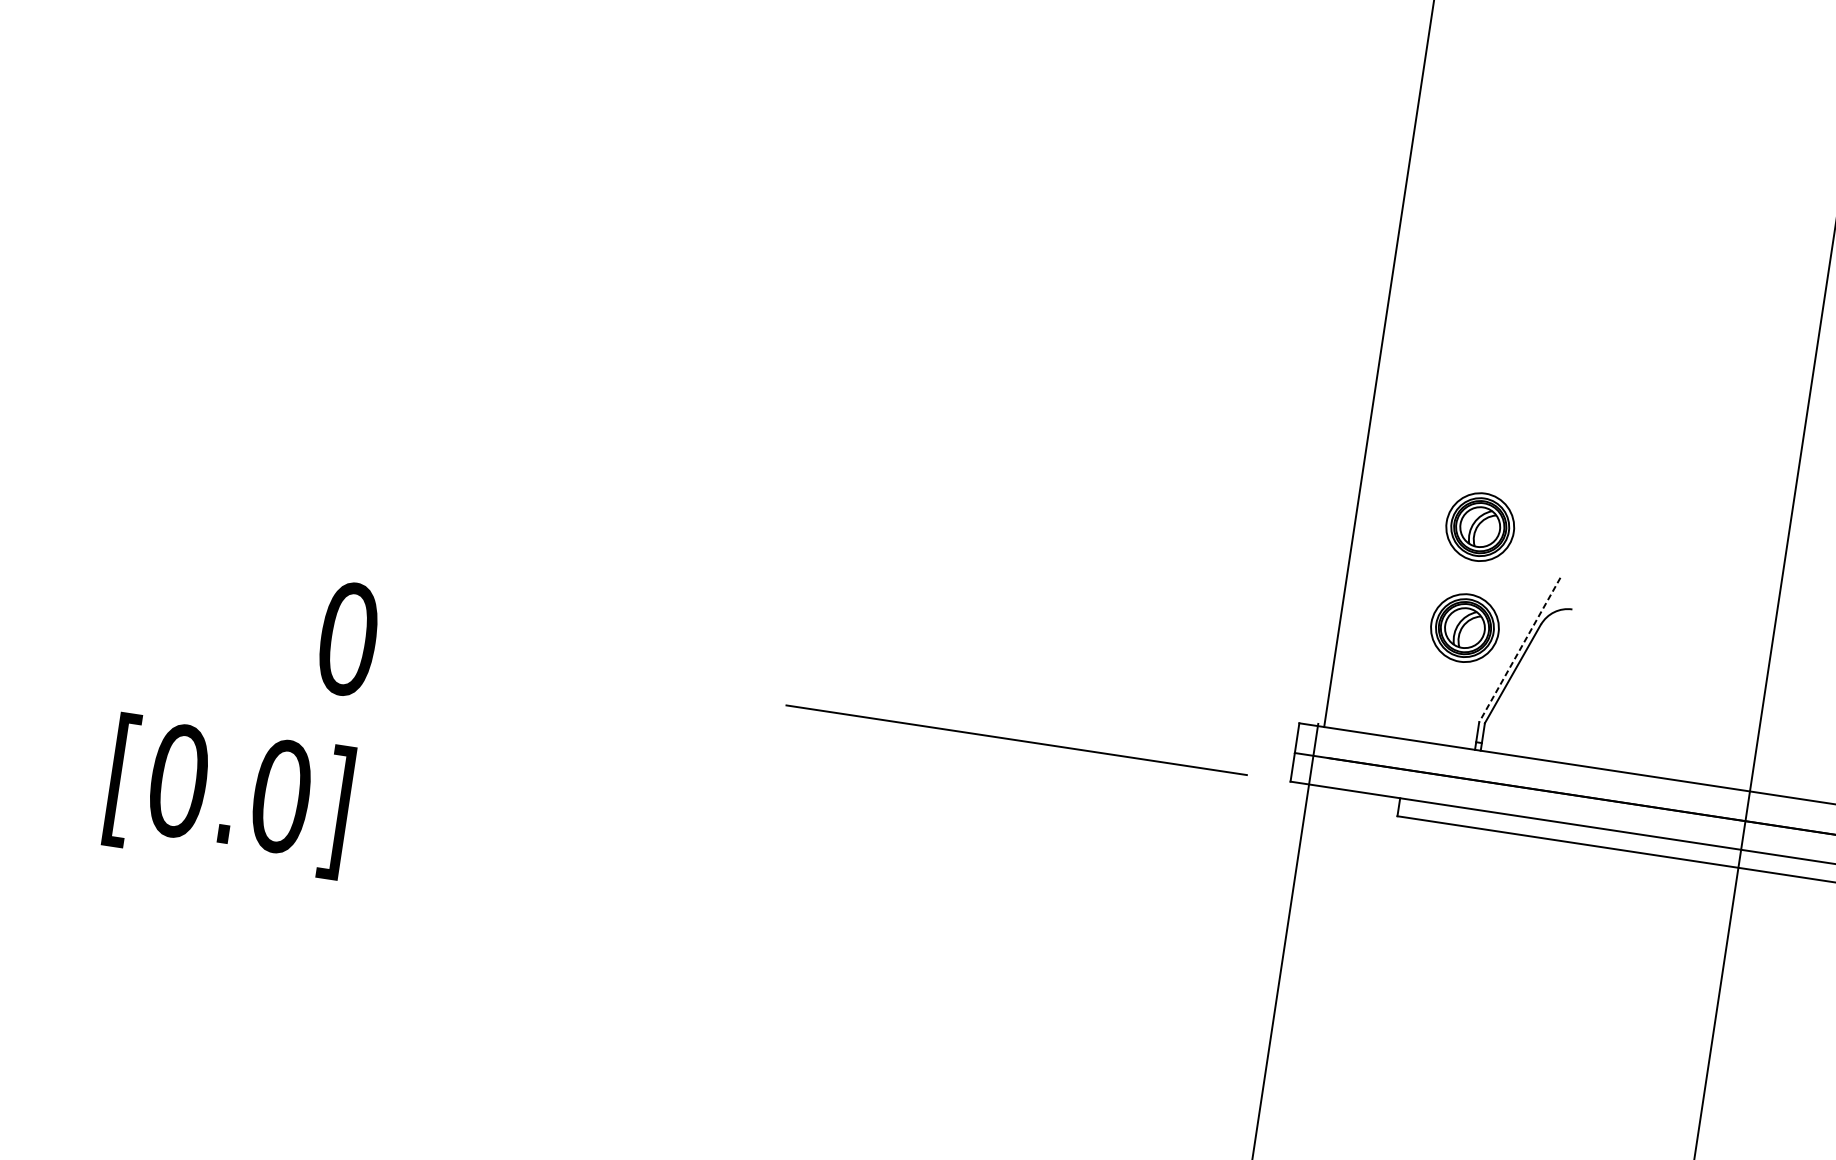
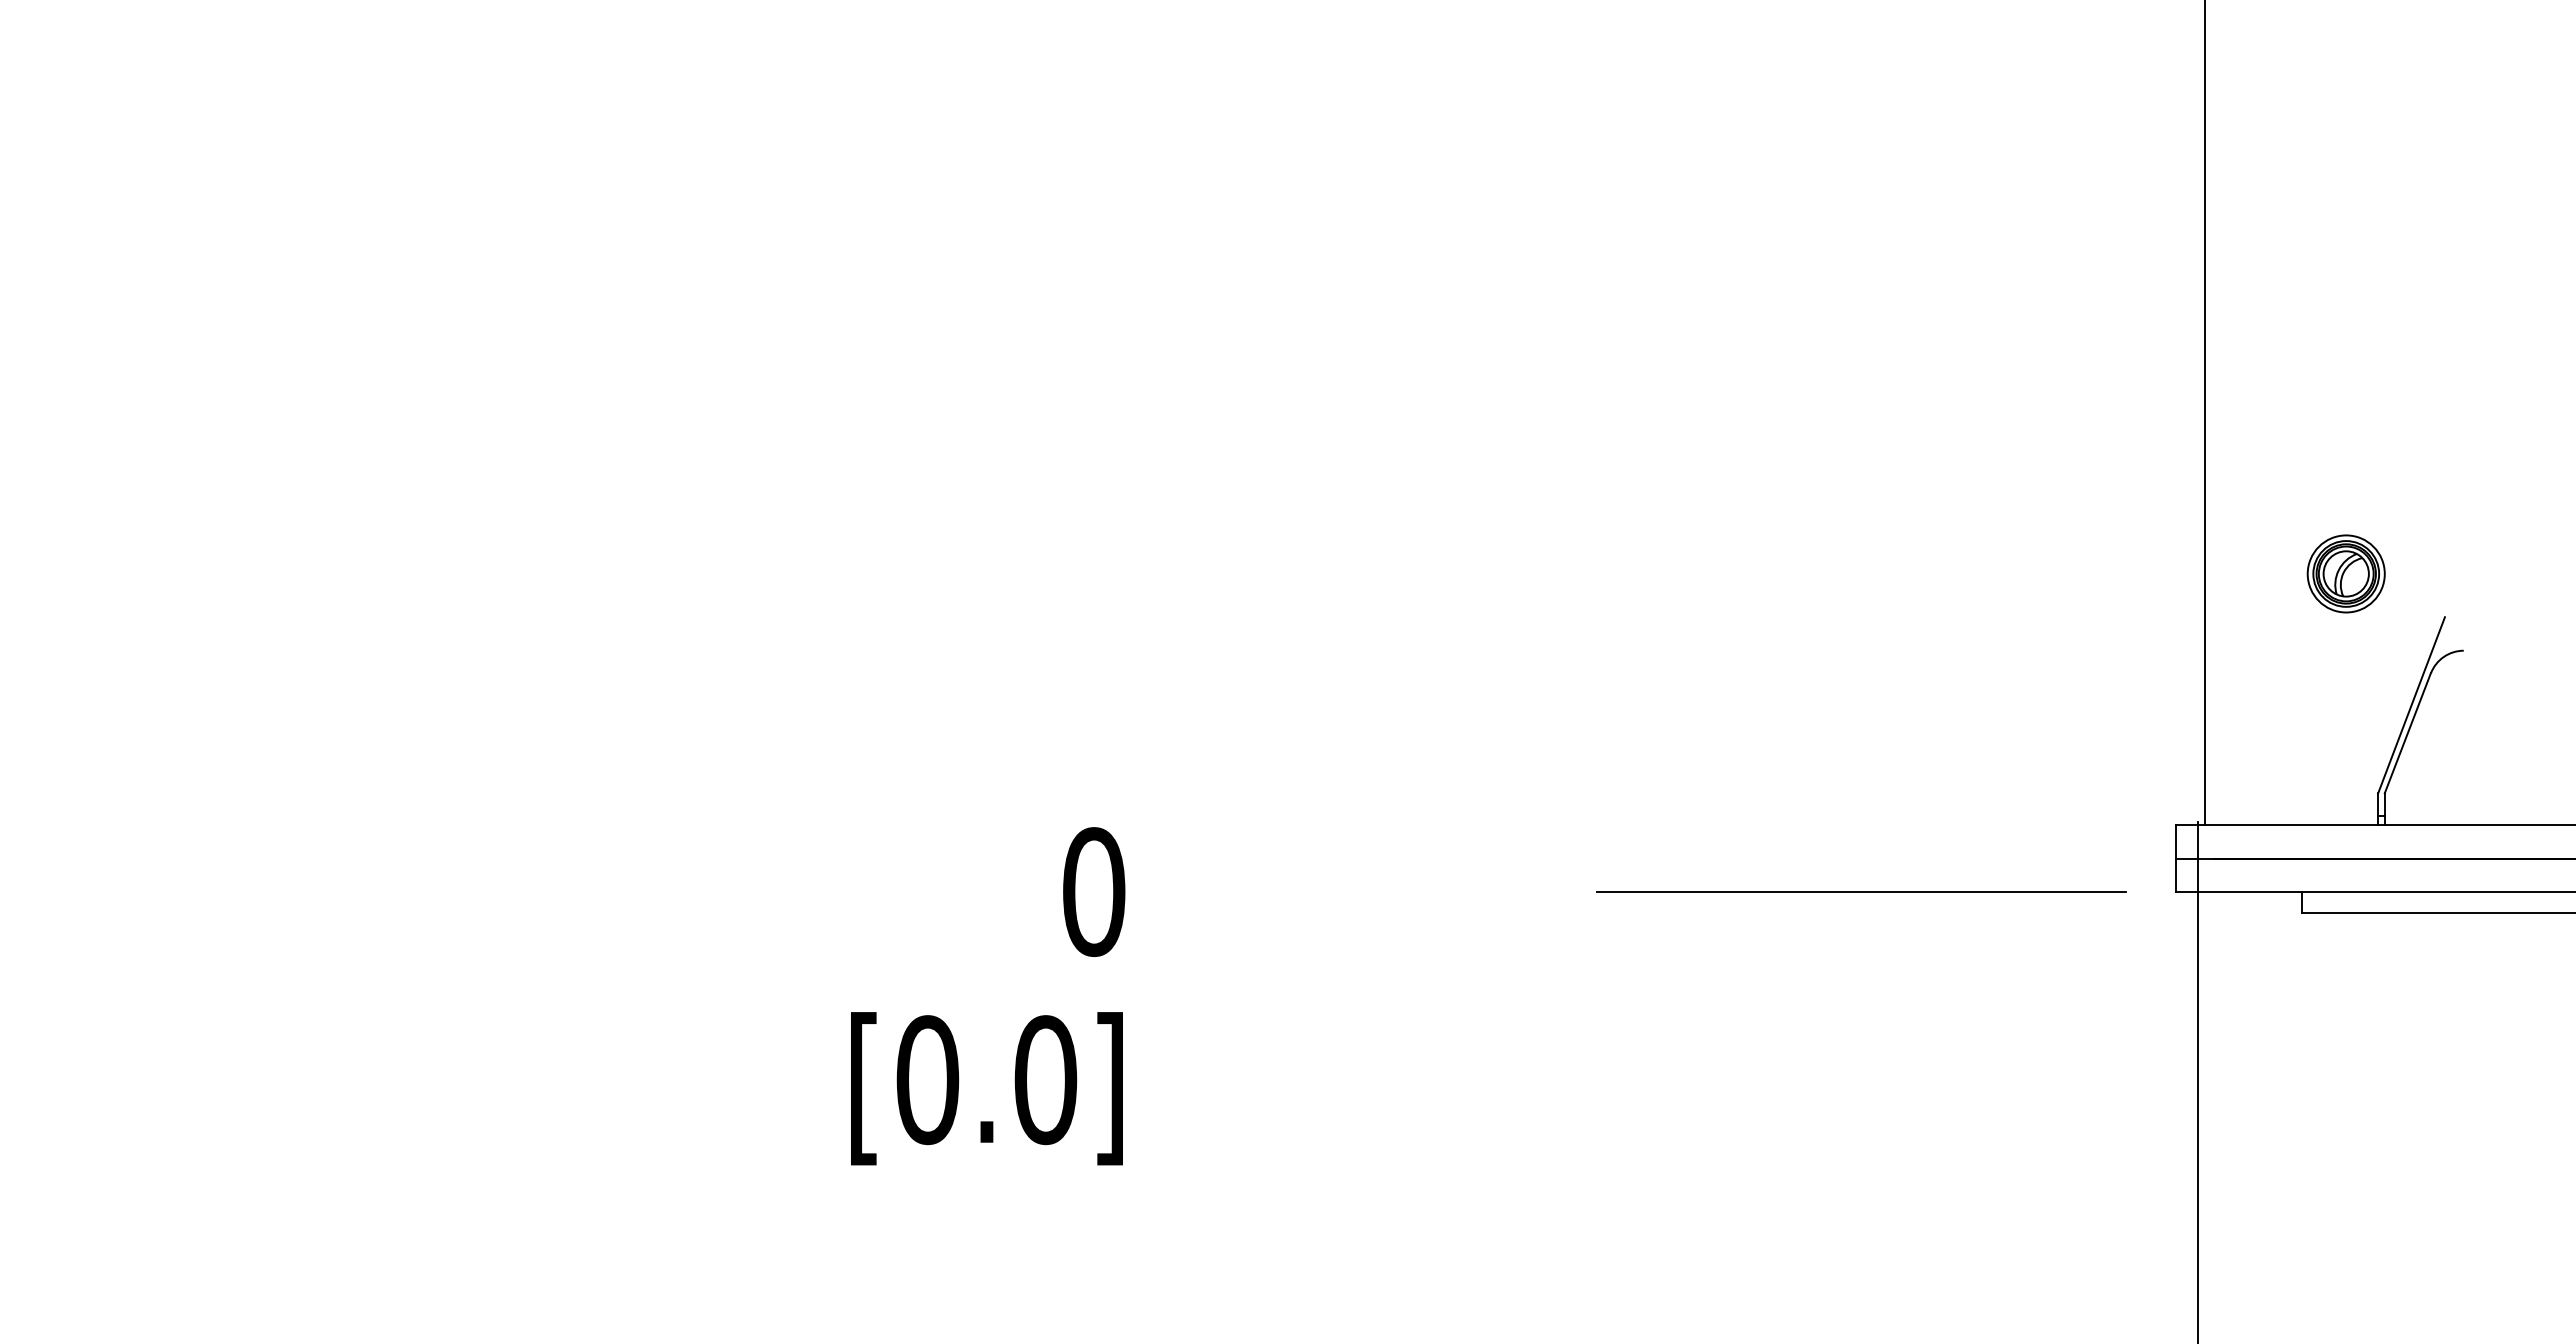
part: (1464, 627) -> (2345, 689), removed
line: (1519, 650) -> (2411, 705), dashed -> solid

